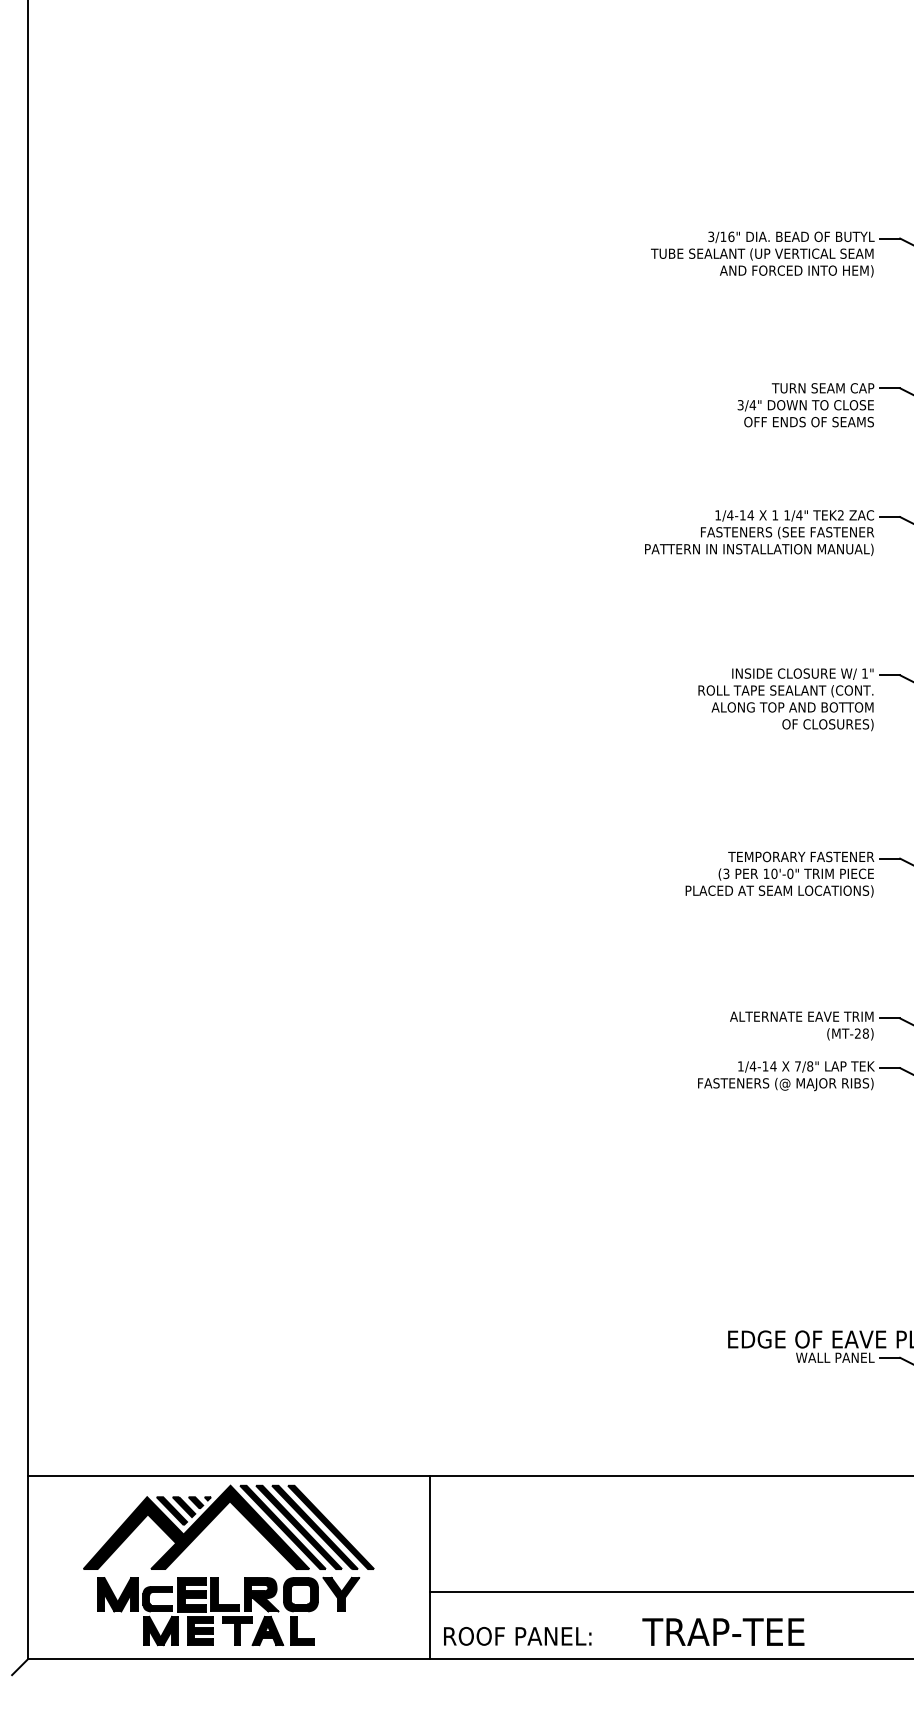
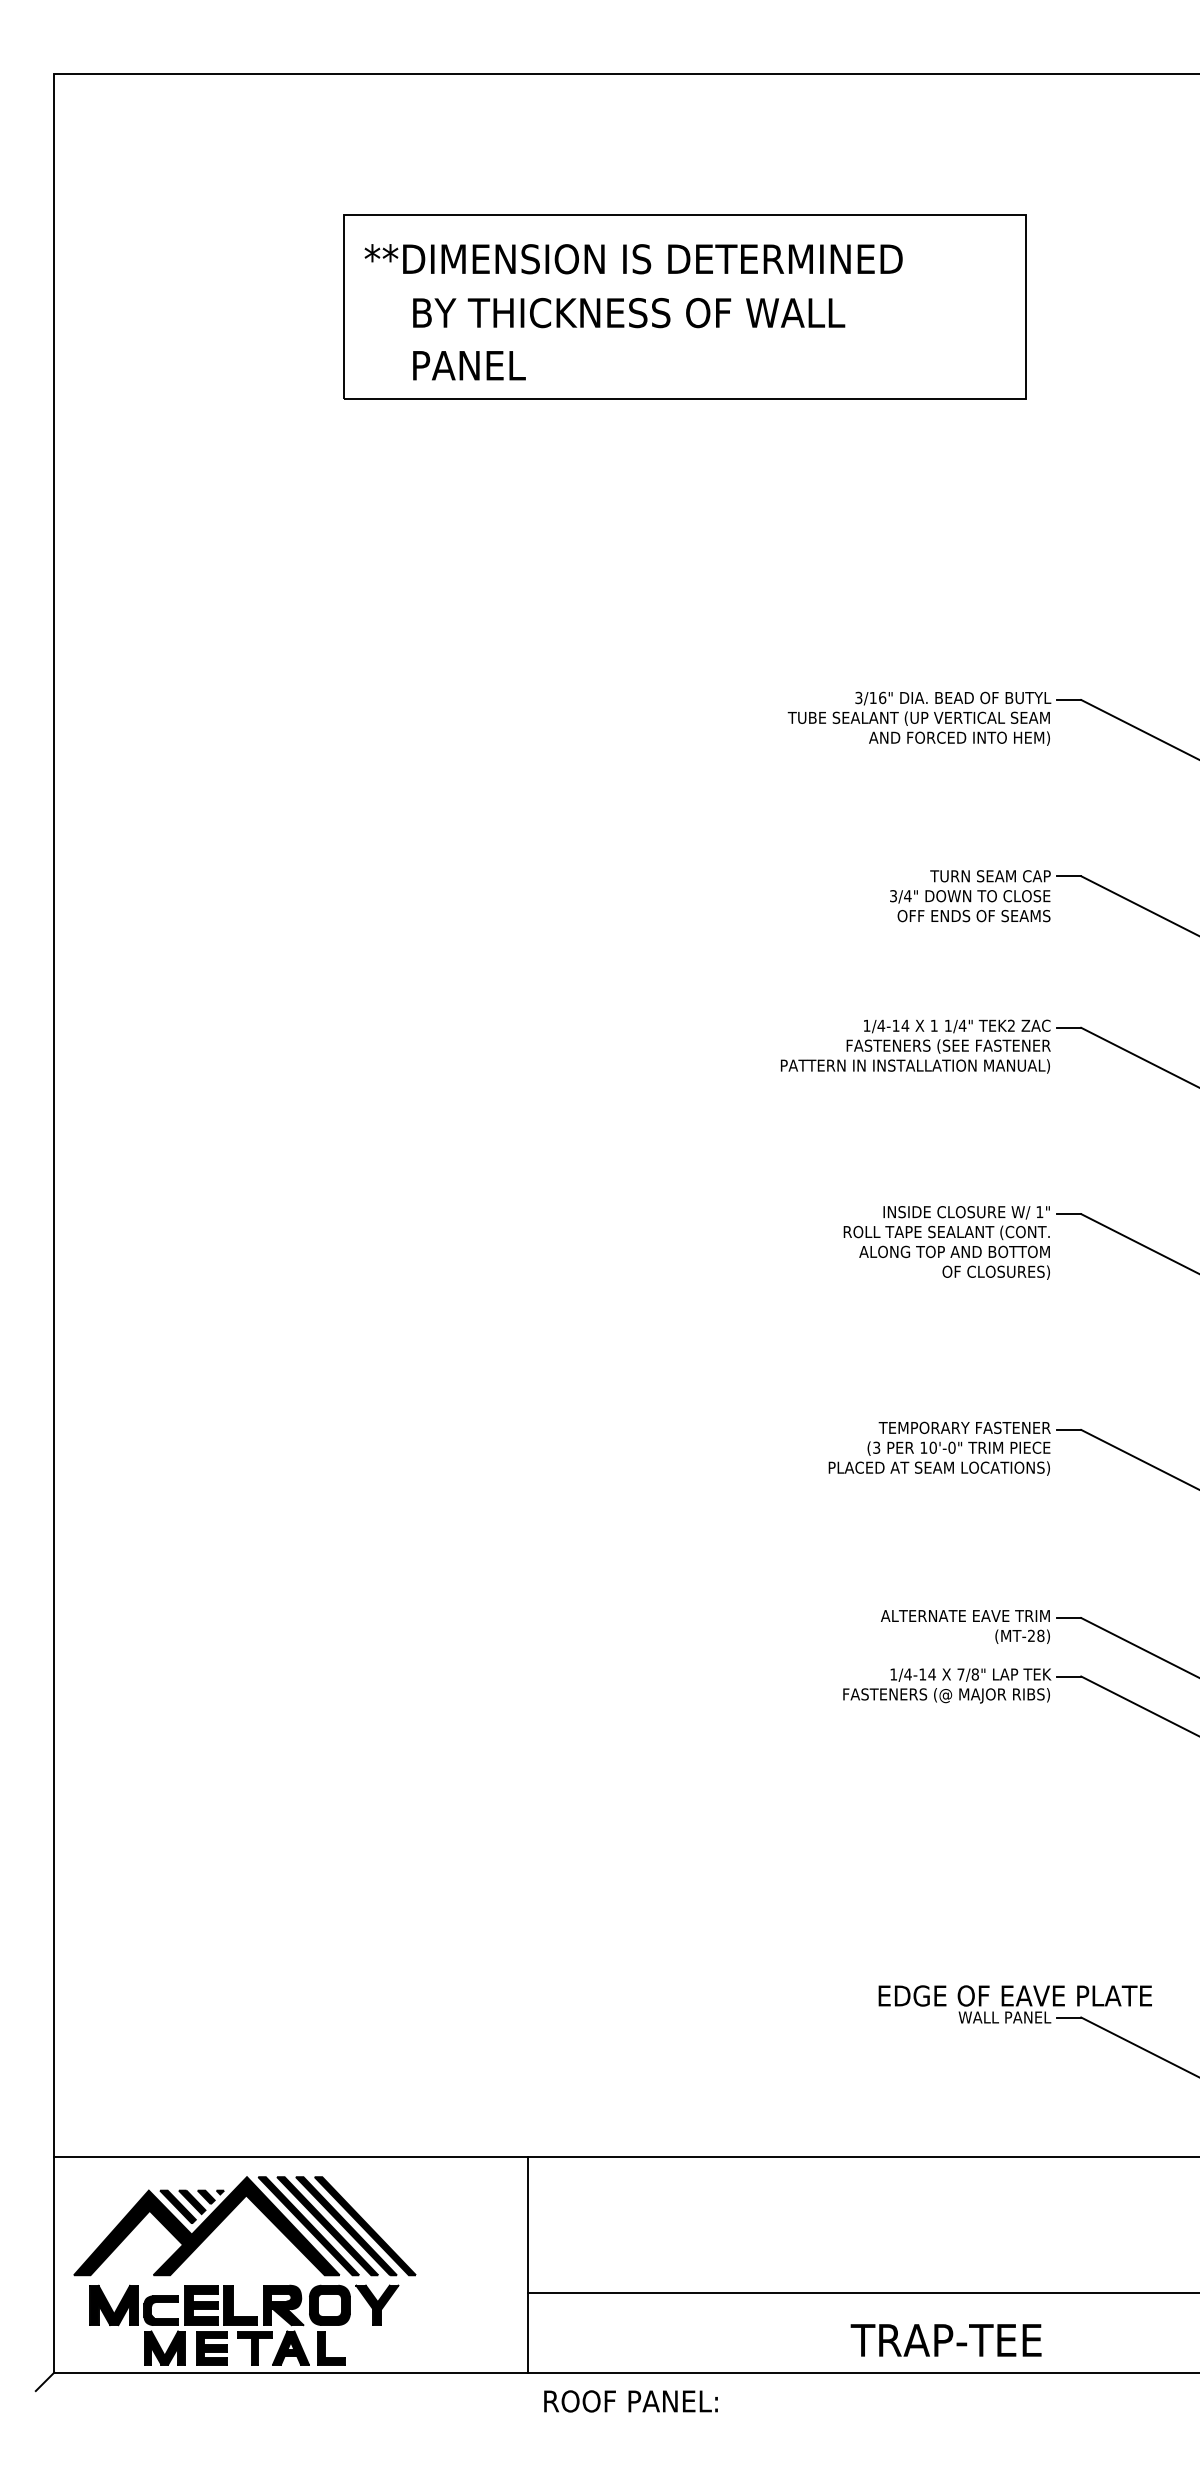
part: (219, 1577) -> (233, 2285), moved
text: (722, 1632) -> (945, 2340), moved
text: (517, 1636) -> (630, 2401), moved

